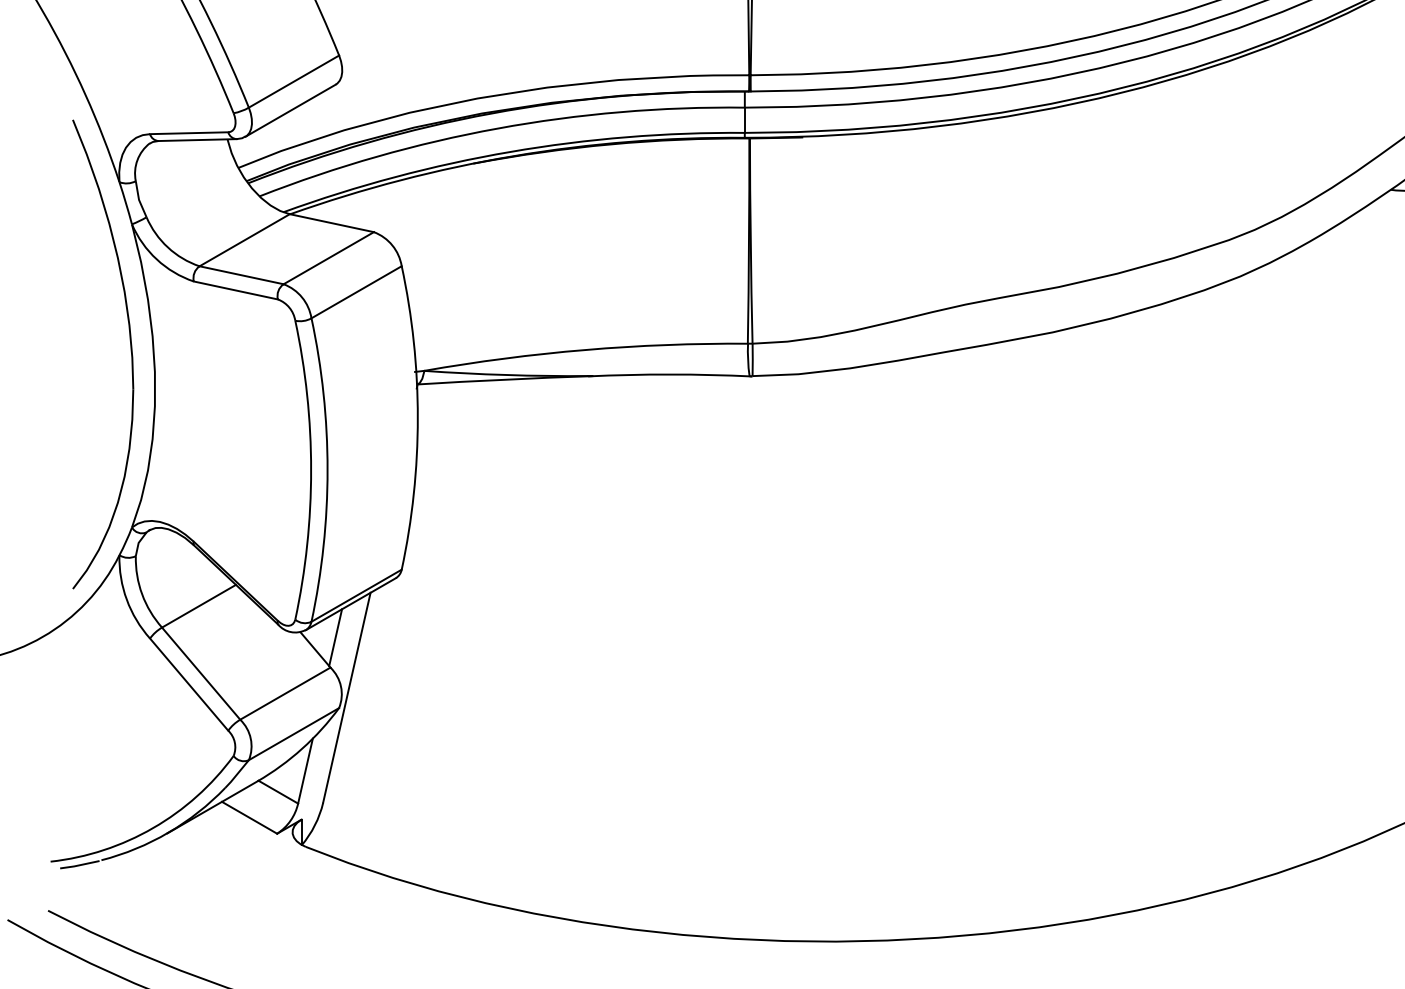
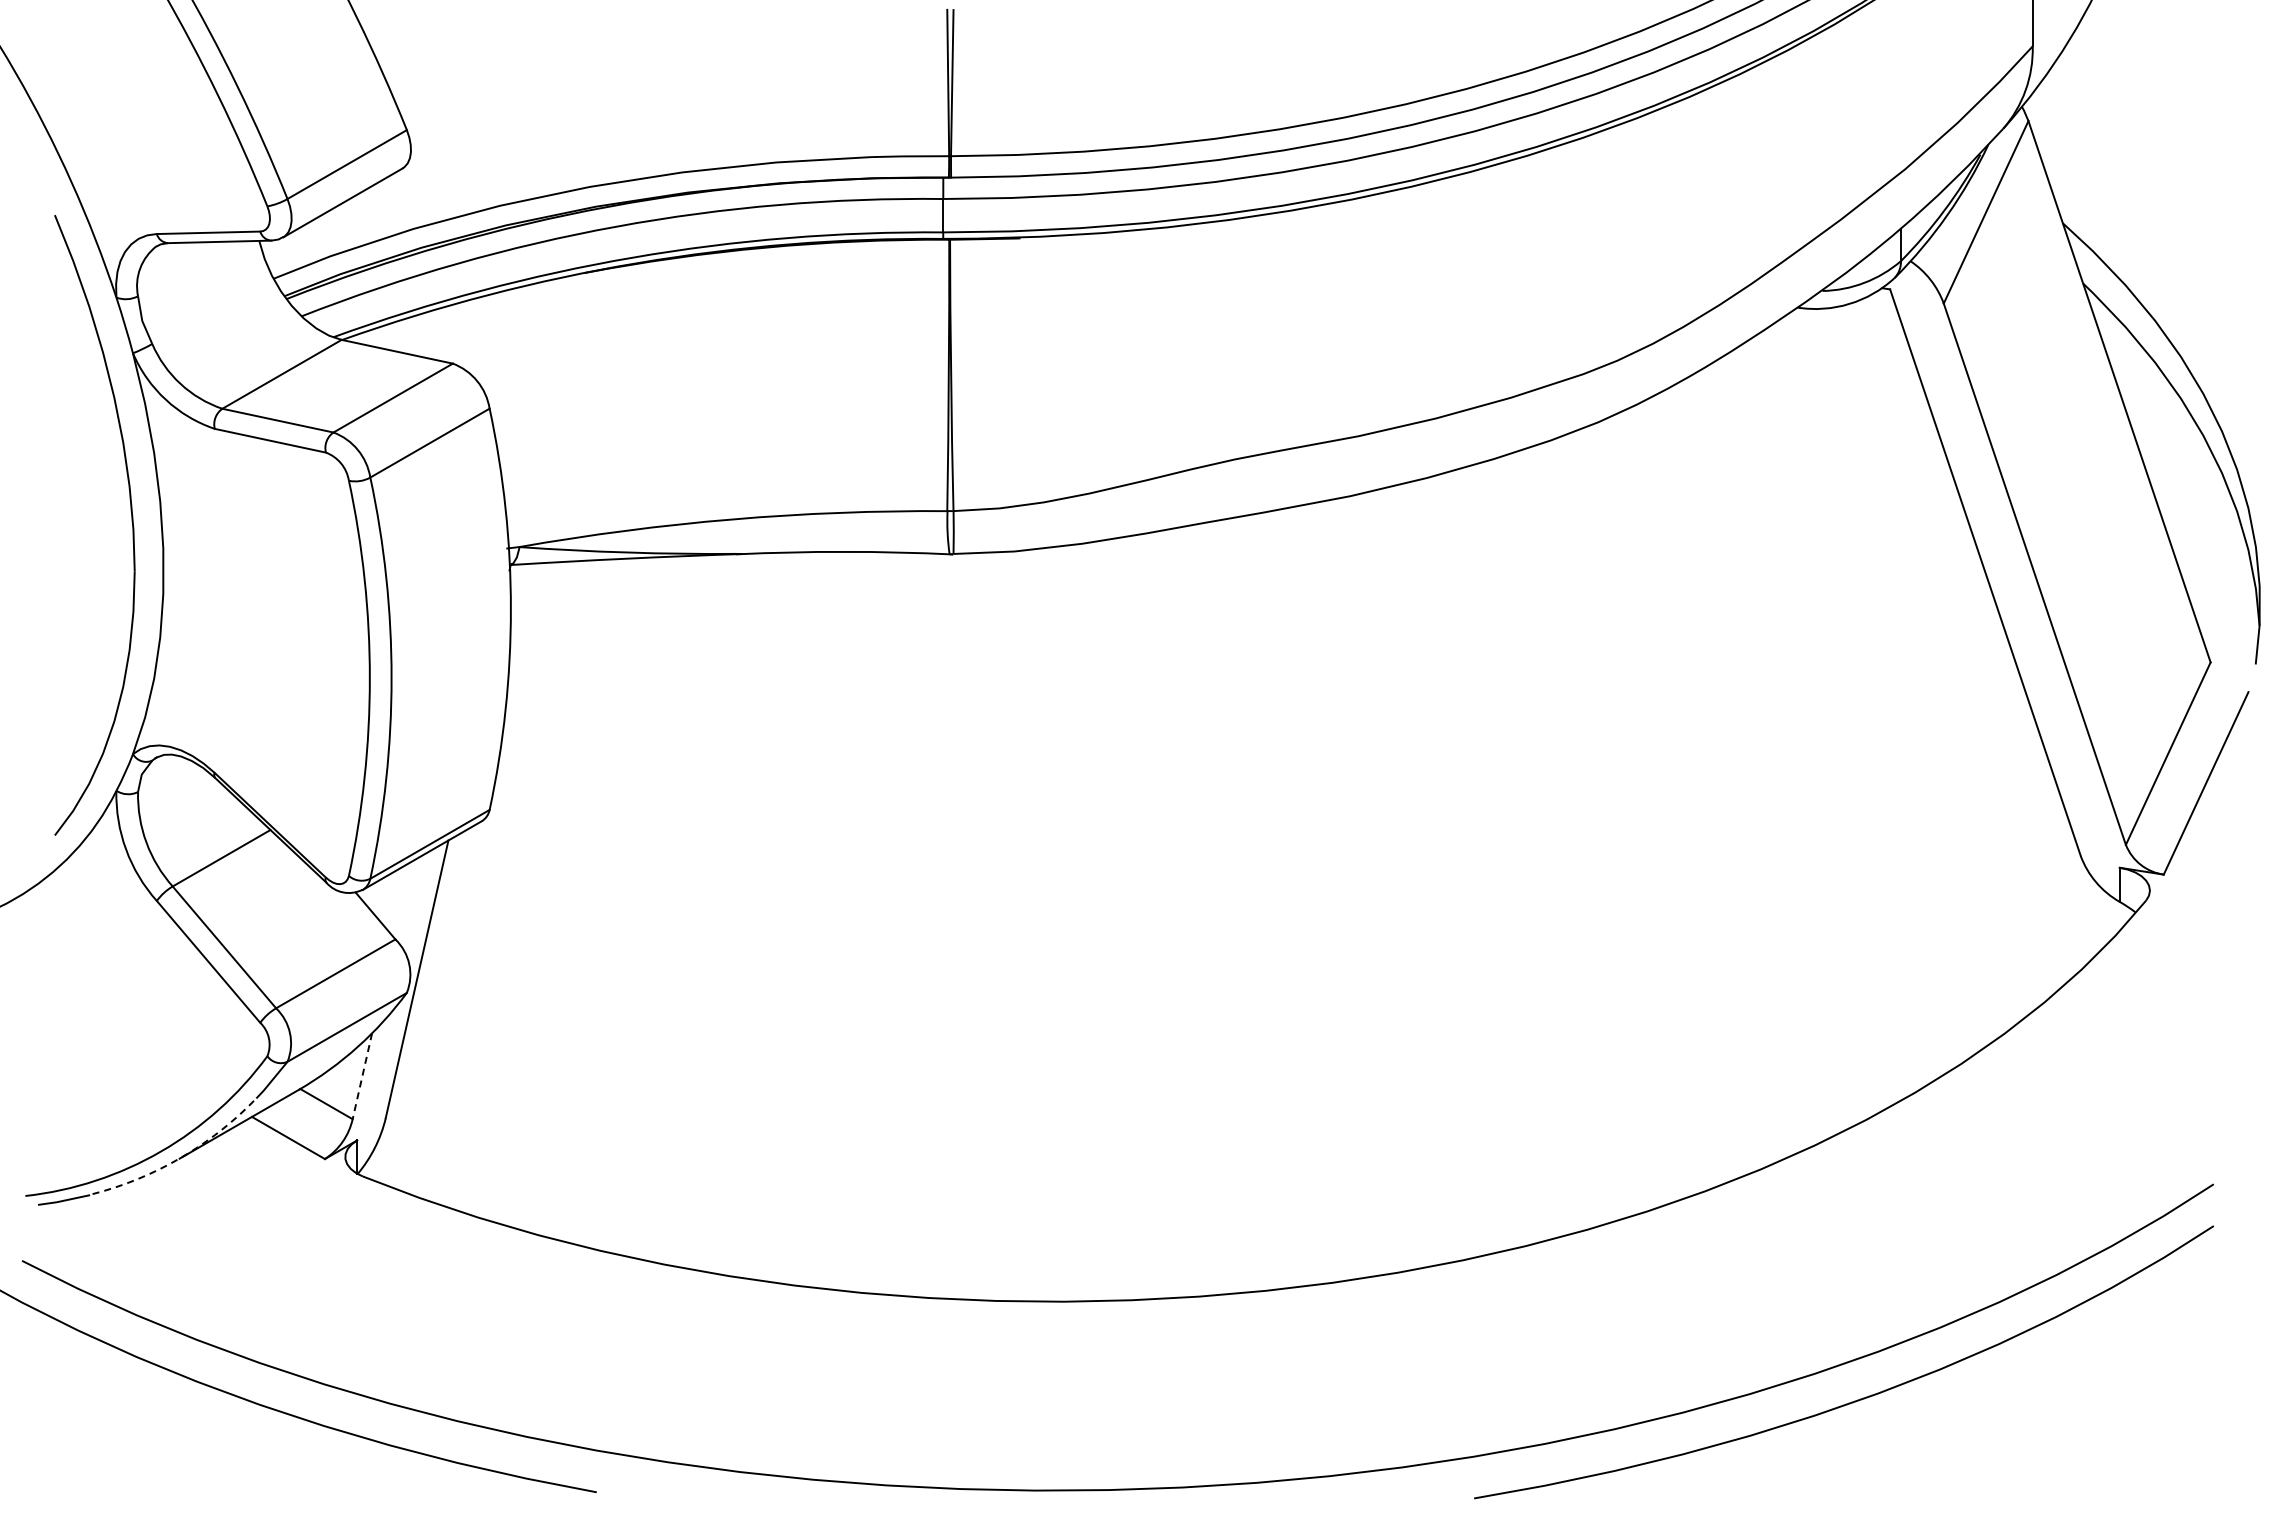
line: (335, 637) -> (401, 899), removed
line: (305, 771) -> (362, 1076), solid -> dashed
arc: (168, 832) -> (181, 1157), solid -> dashed

